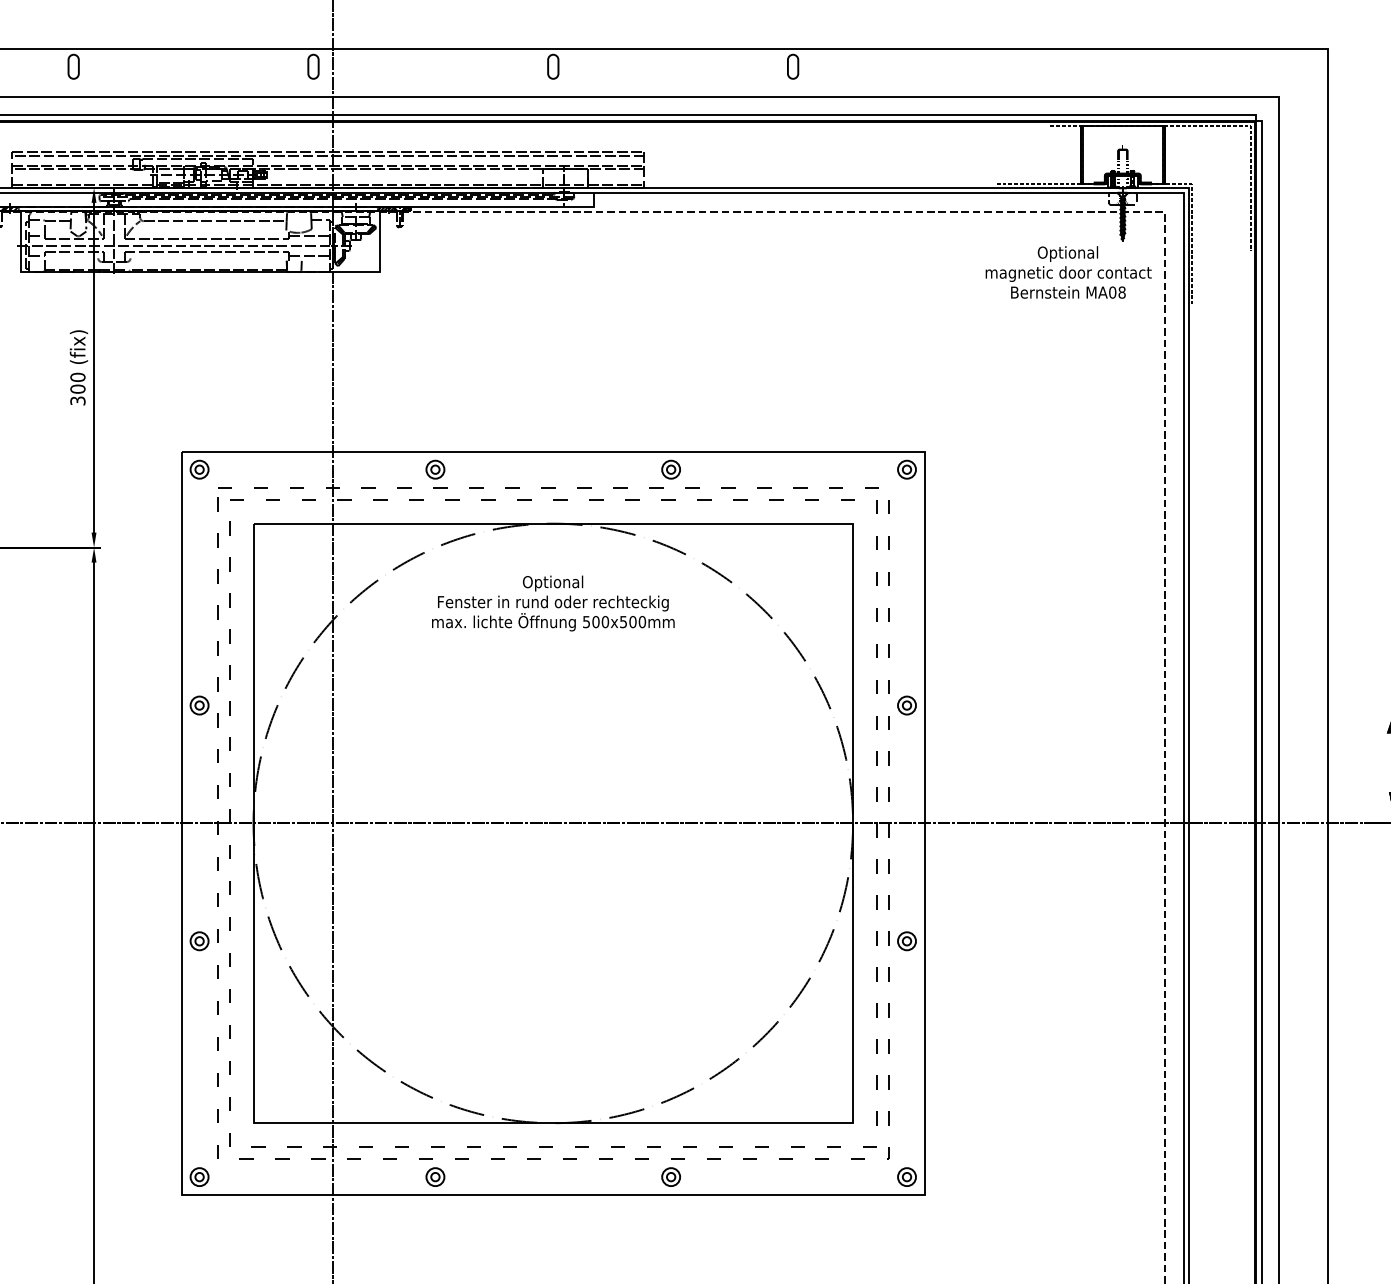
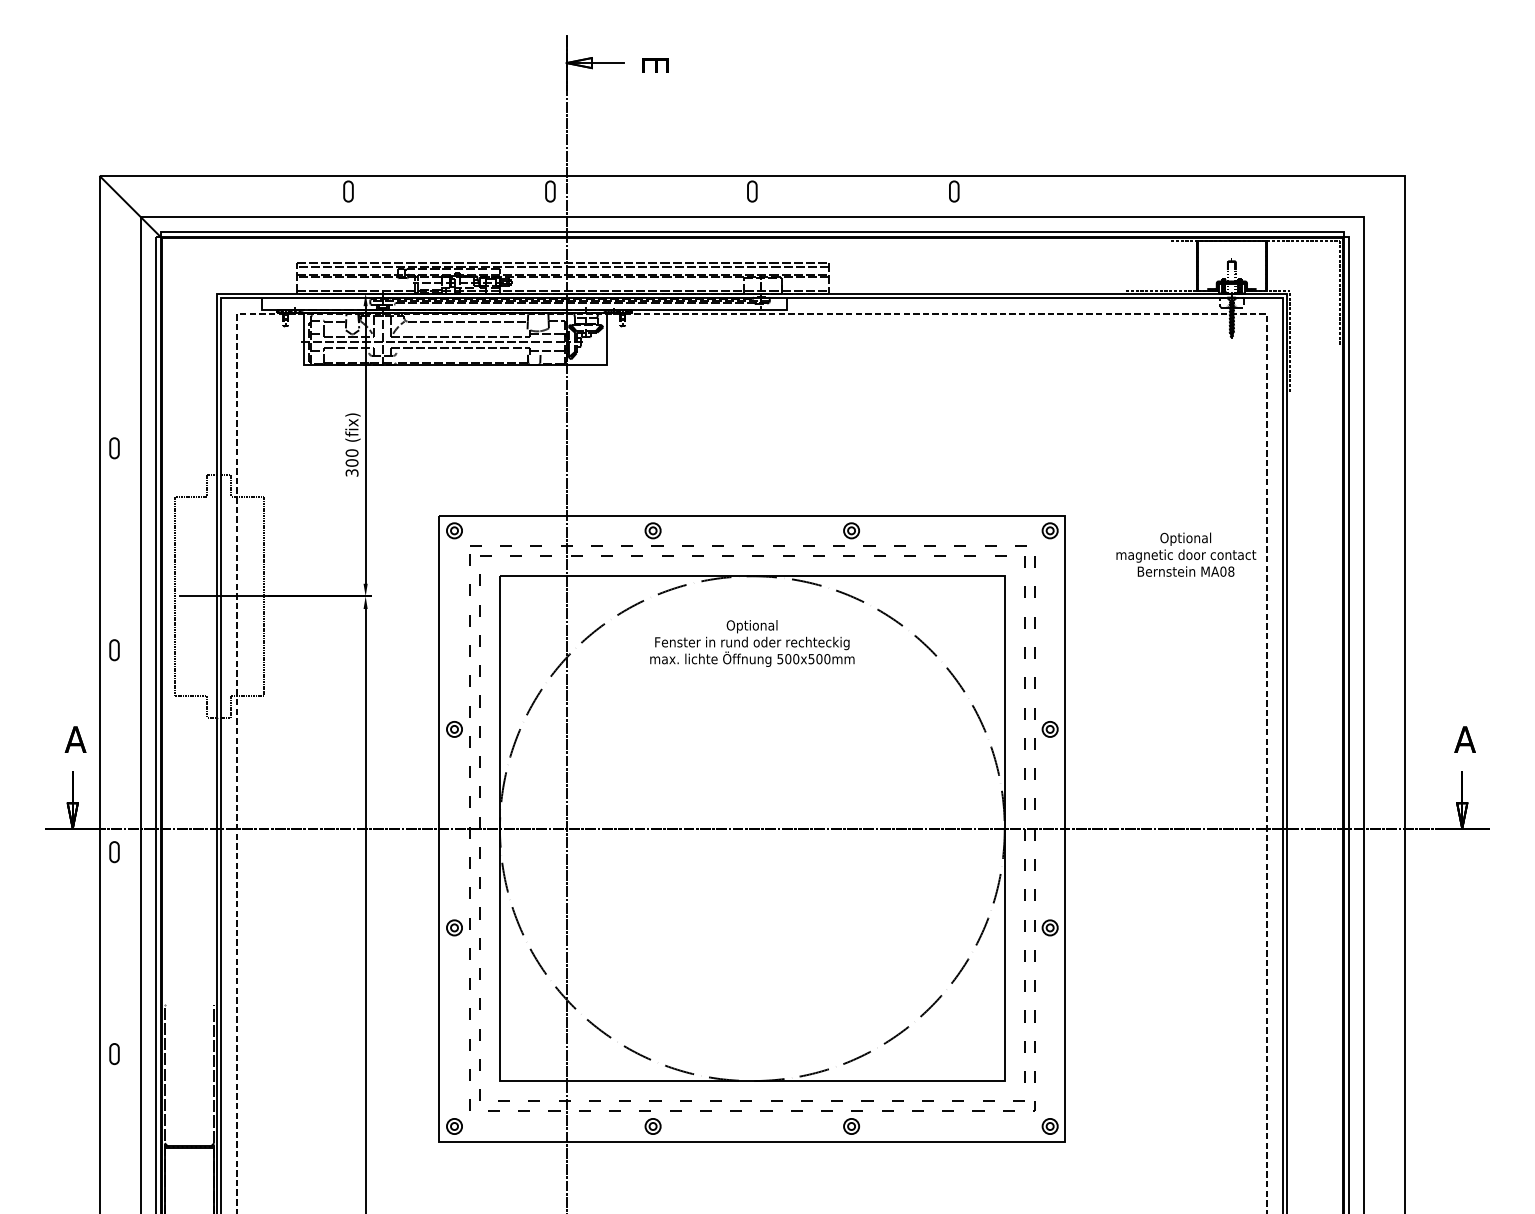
text: (1068, 272) -> (1186, 554), moved

